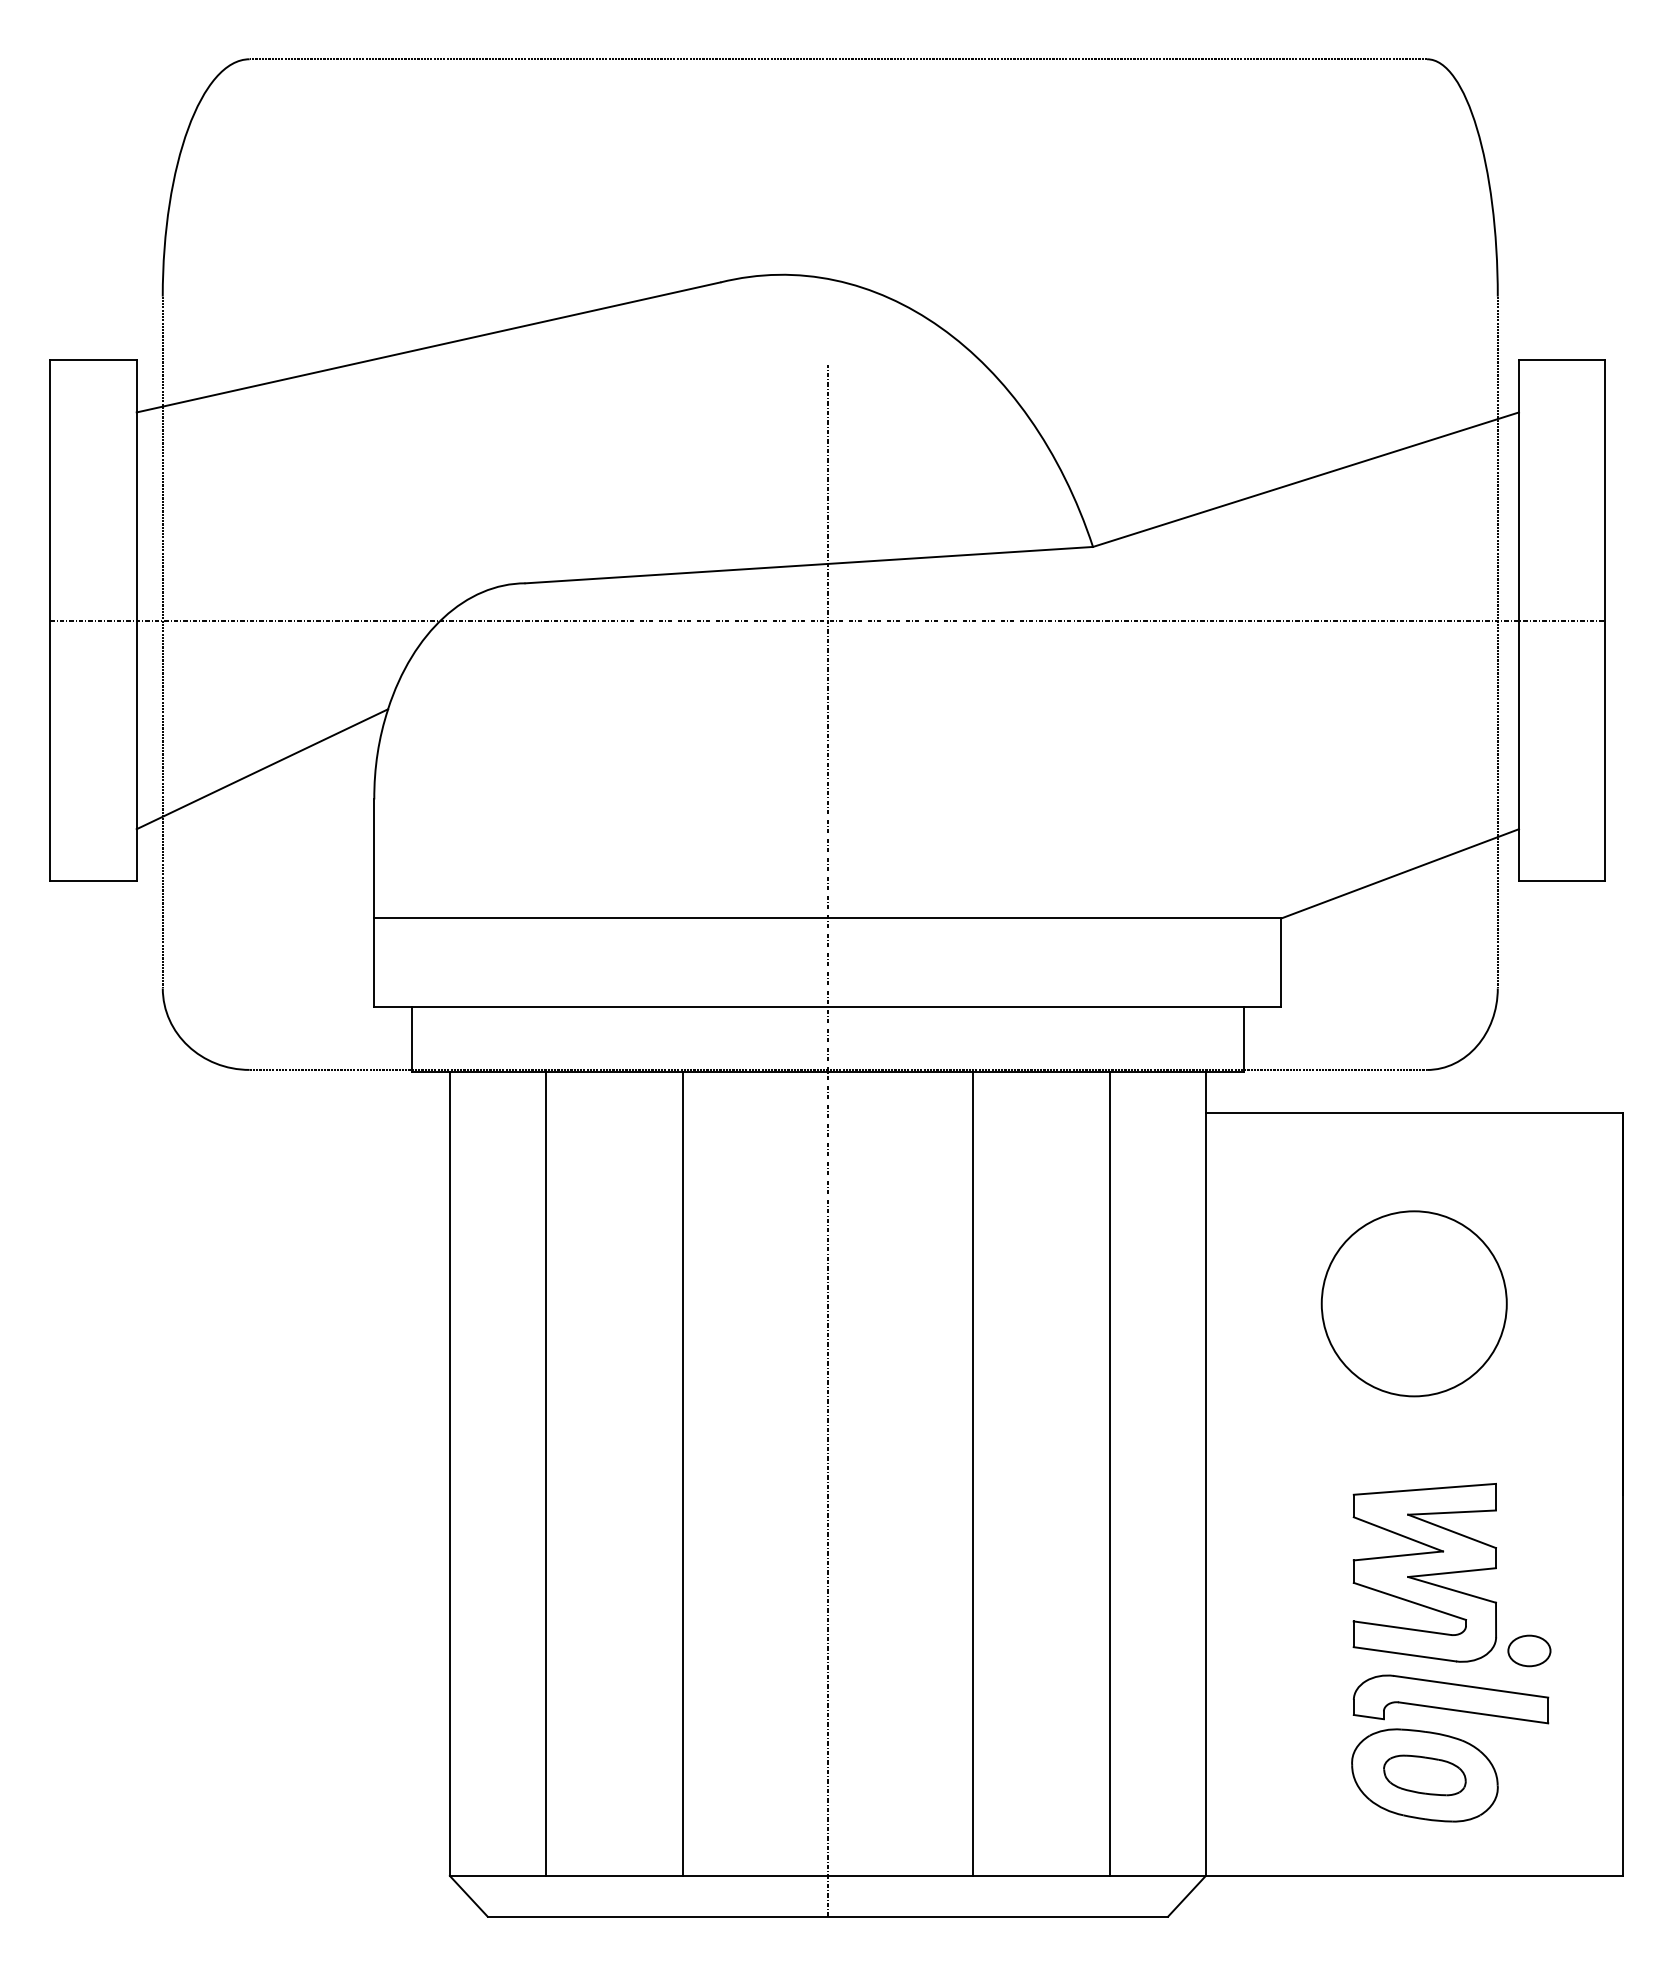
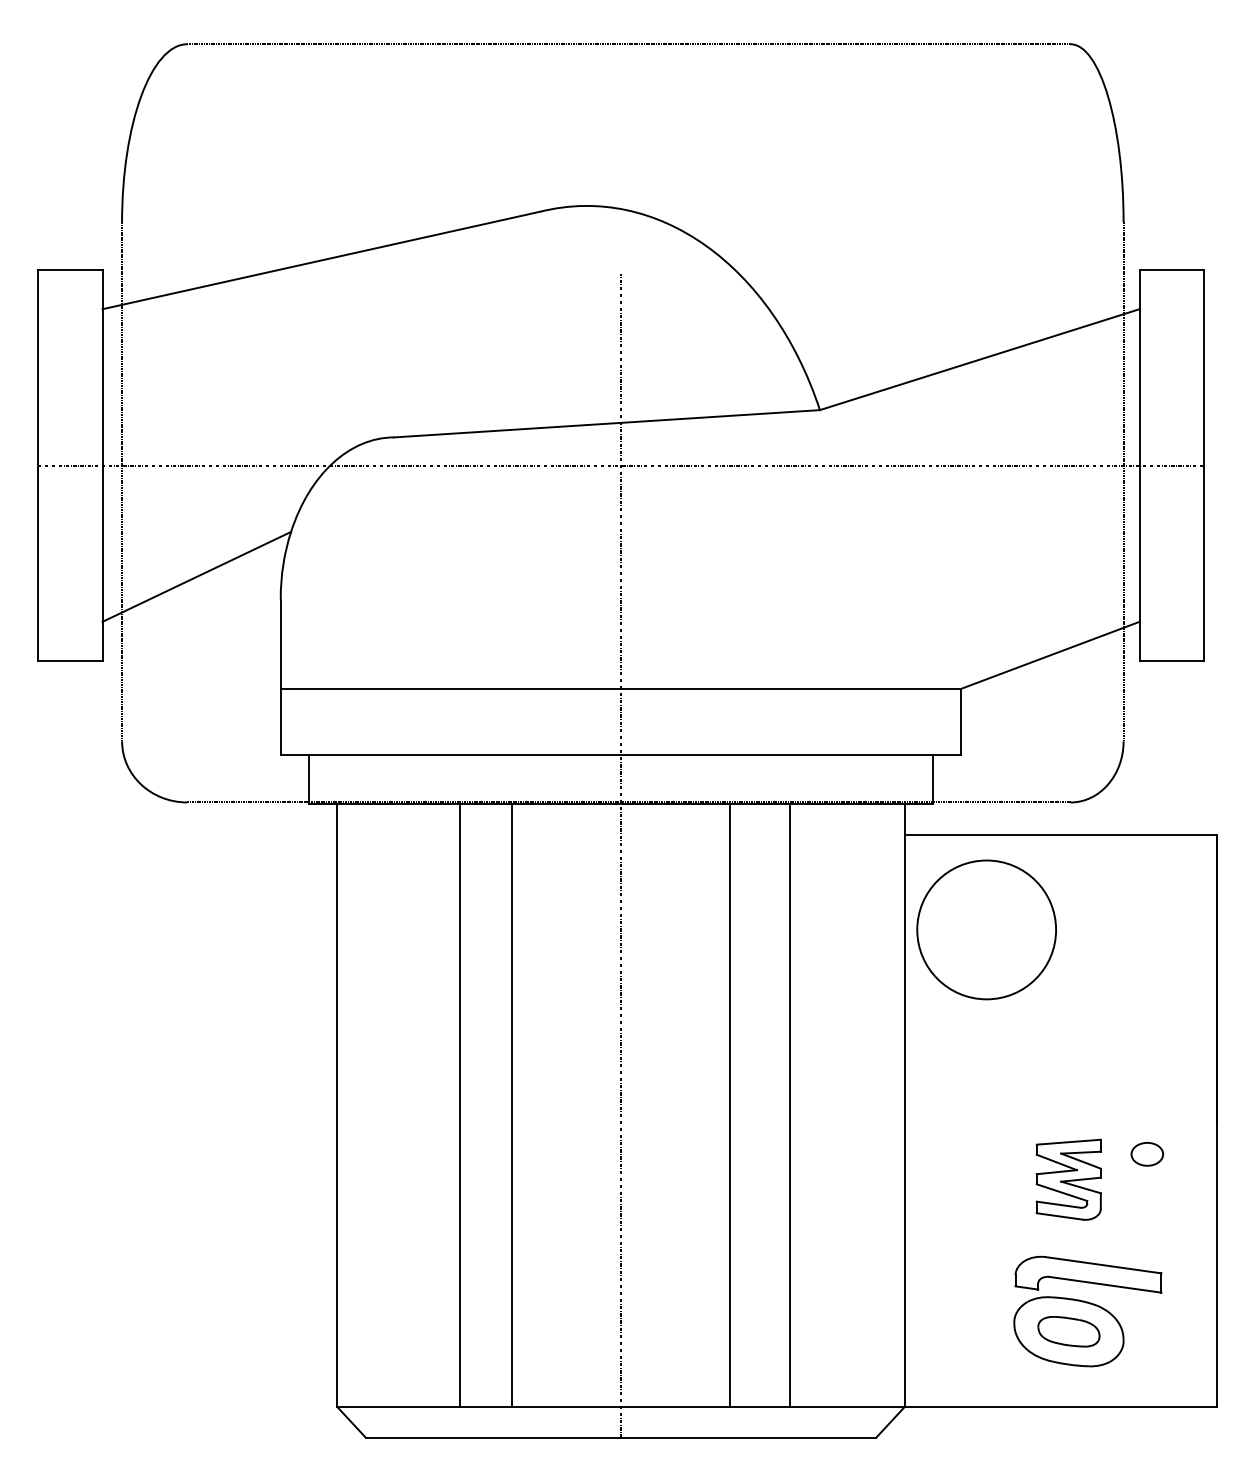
circle: (1413, 1303) -> (986, 929), moved
line: (545, 1473) -> (459, 1105), moved
line: (1109, 1473) -> (790, 1105), moved
part: (1424, 1572) -> (1068, 1179), size x0.6
part: (1529, 1650) -> (1147, 1153), moved

